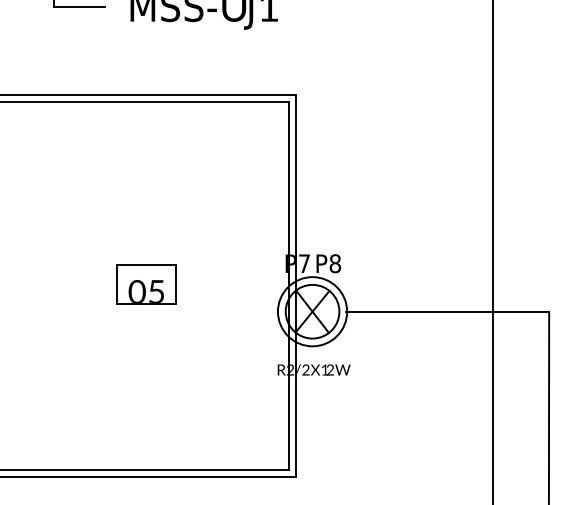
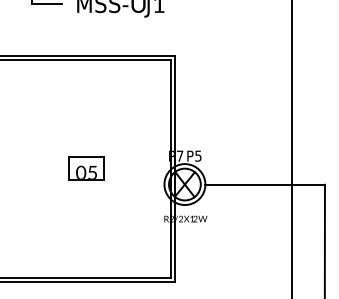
text: (335, 262) -> (198, 155), P8 -> P5

